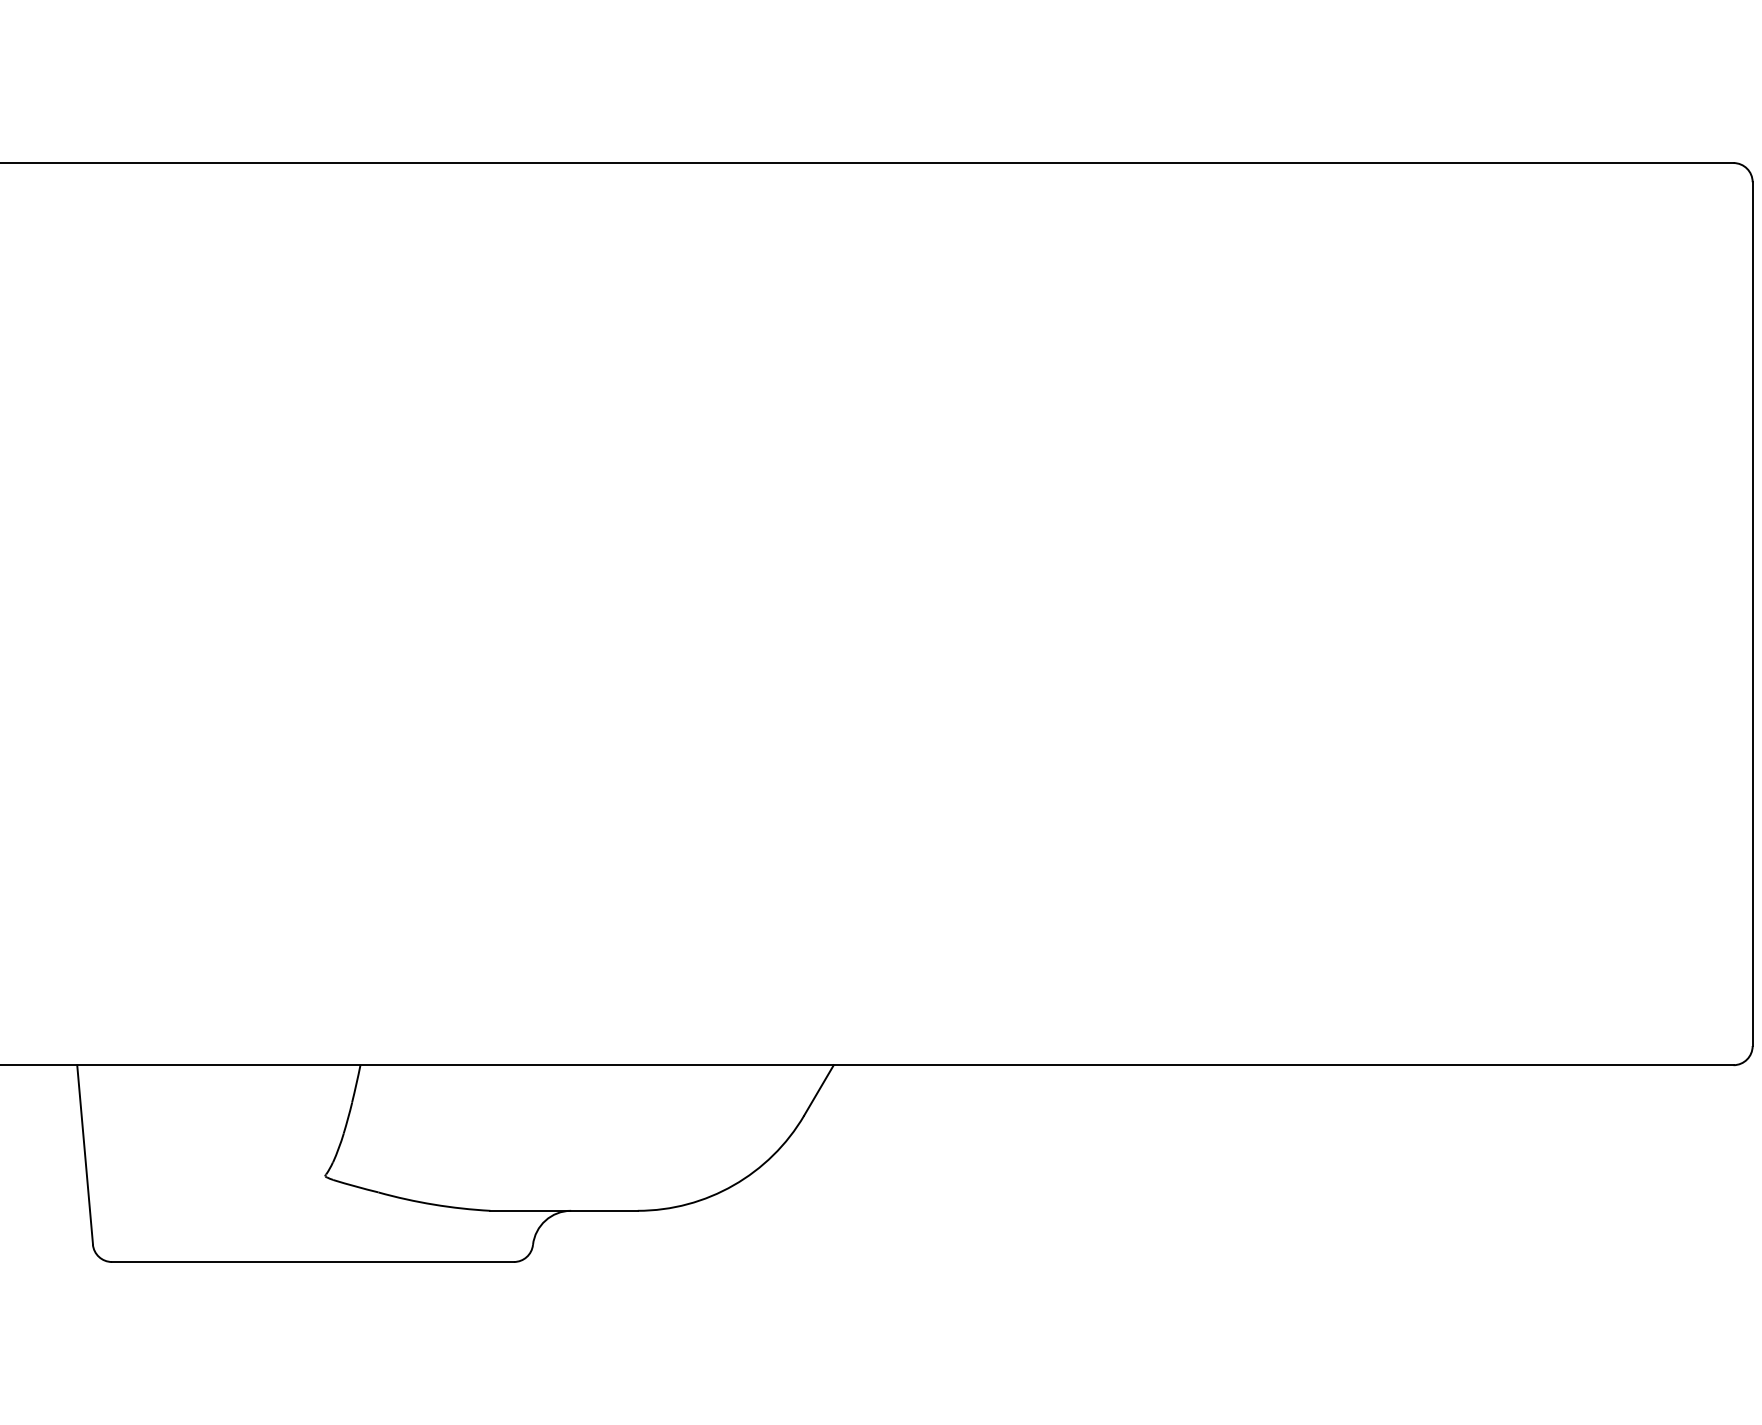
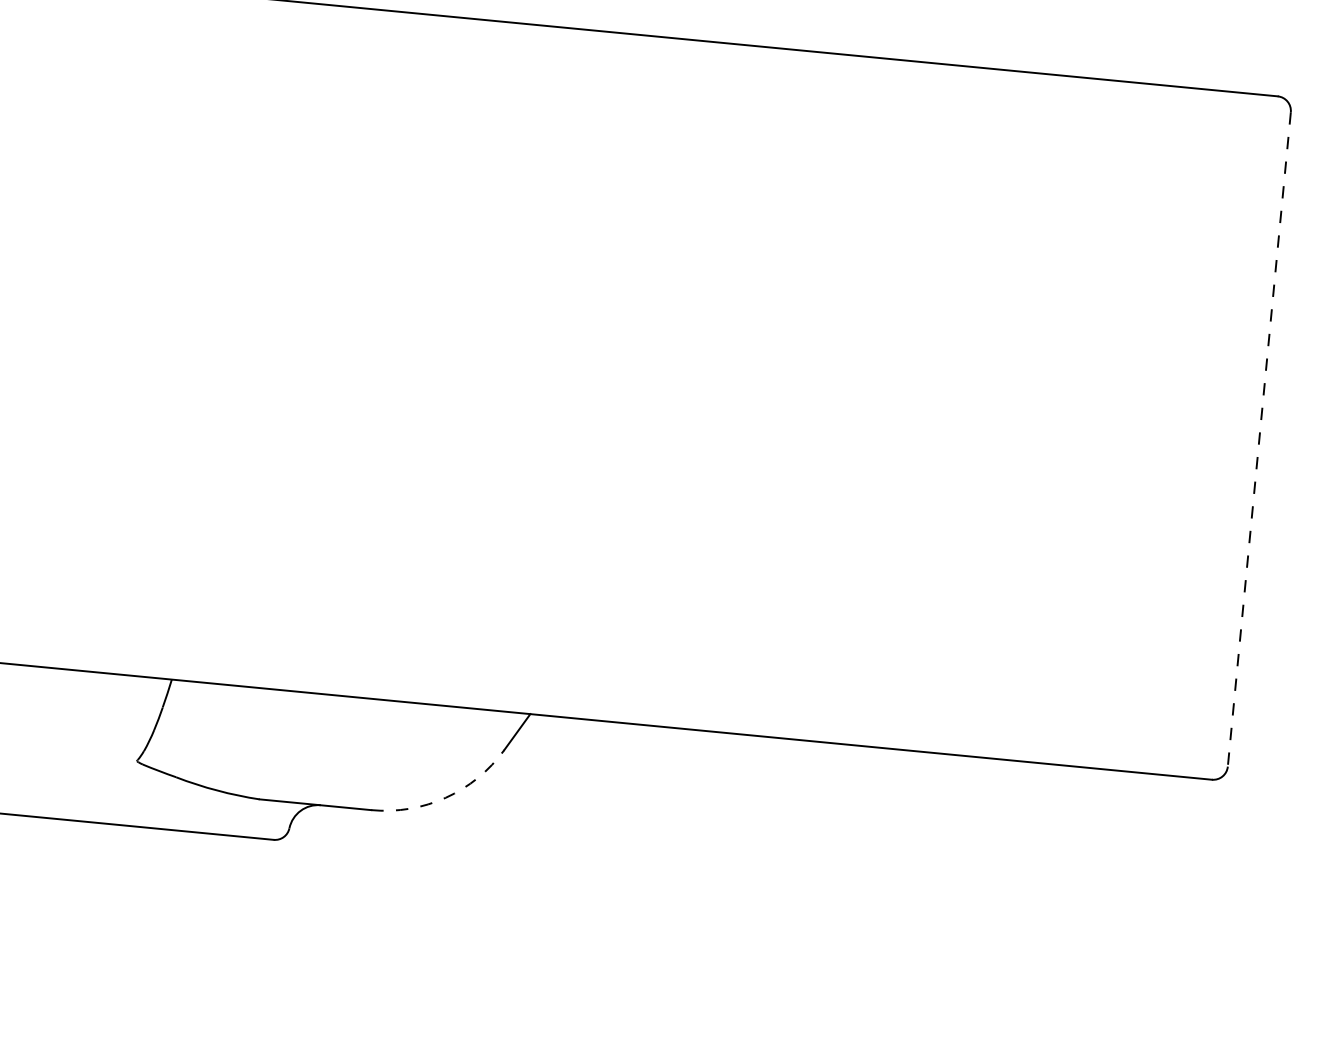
line: (1752, 614) -> (1259, 439), solid -> dashed
arc: (733, 1185) -> (445, 797), solid -> dashed

